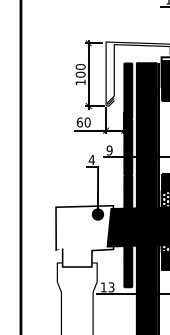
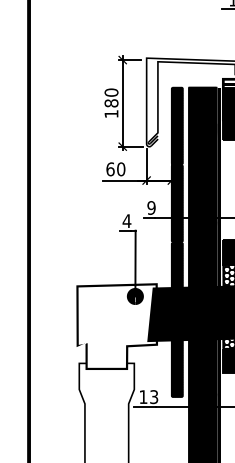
text: (80, 74) -> (111, 103), 100 -> 180

